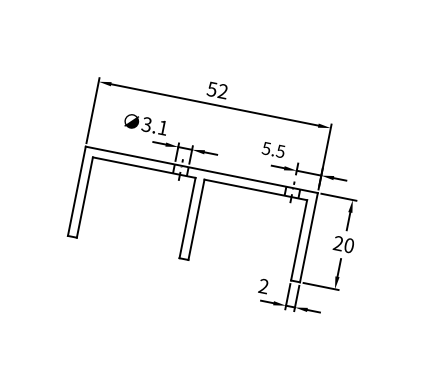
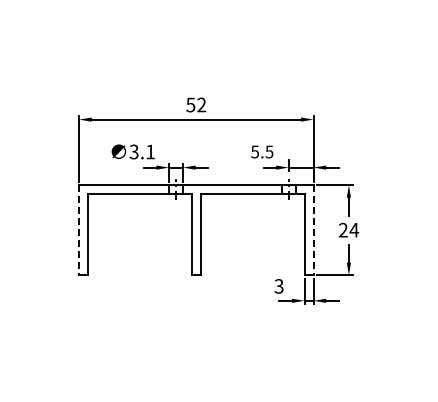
line: (77, 191) -> (79, 230), solid -> dashed
line: (308, 237) -> (313, 230), solid -> dashed
text: (349, 244) -> (354, 229), 20 -> 24
text: (263, 286) -> (278, 286), 2 -> 3

